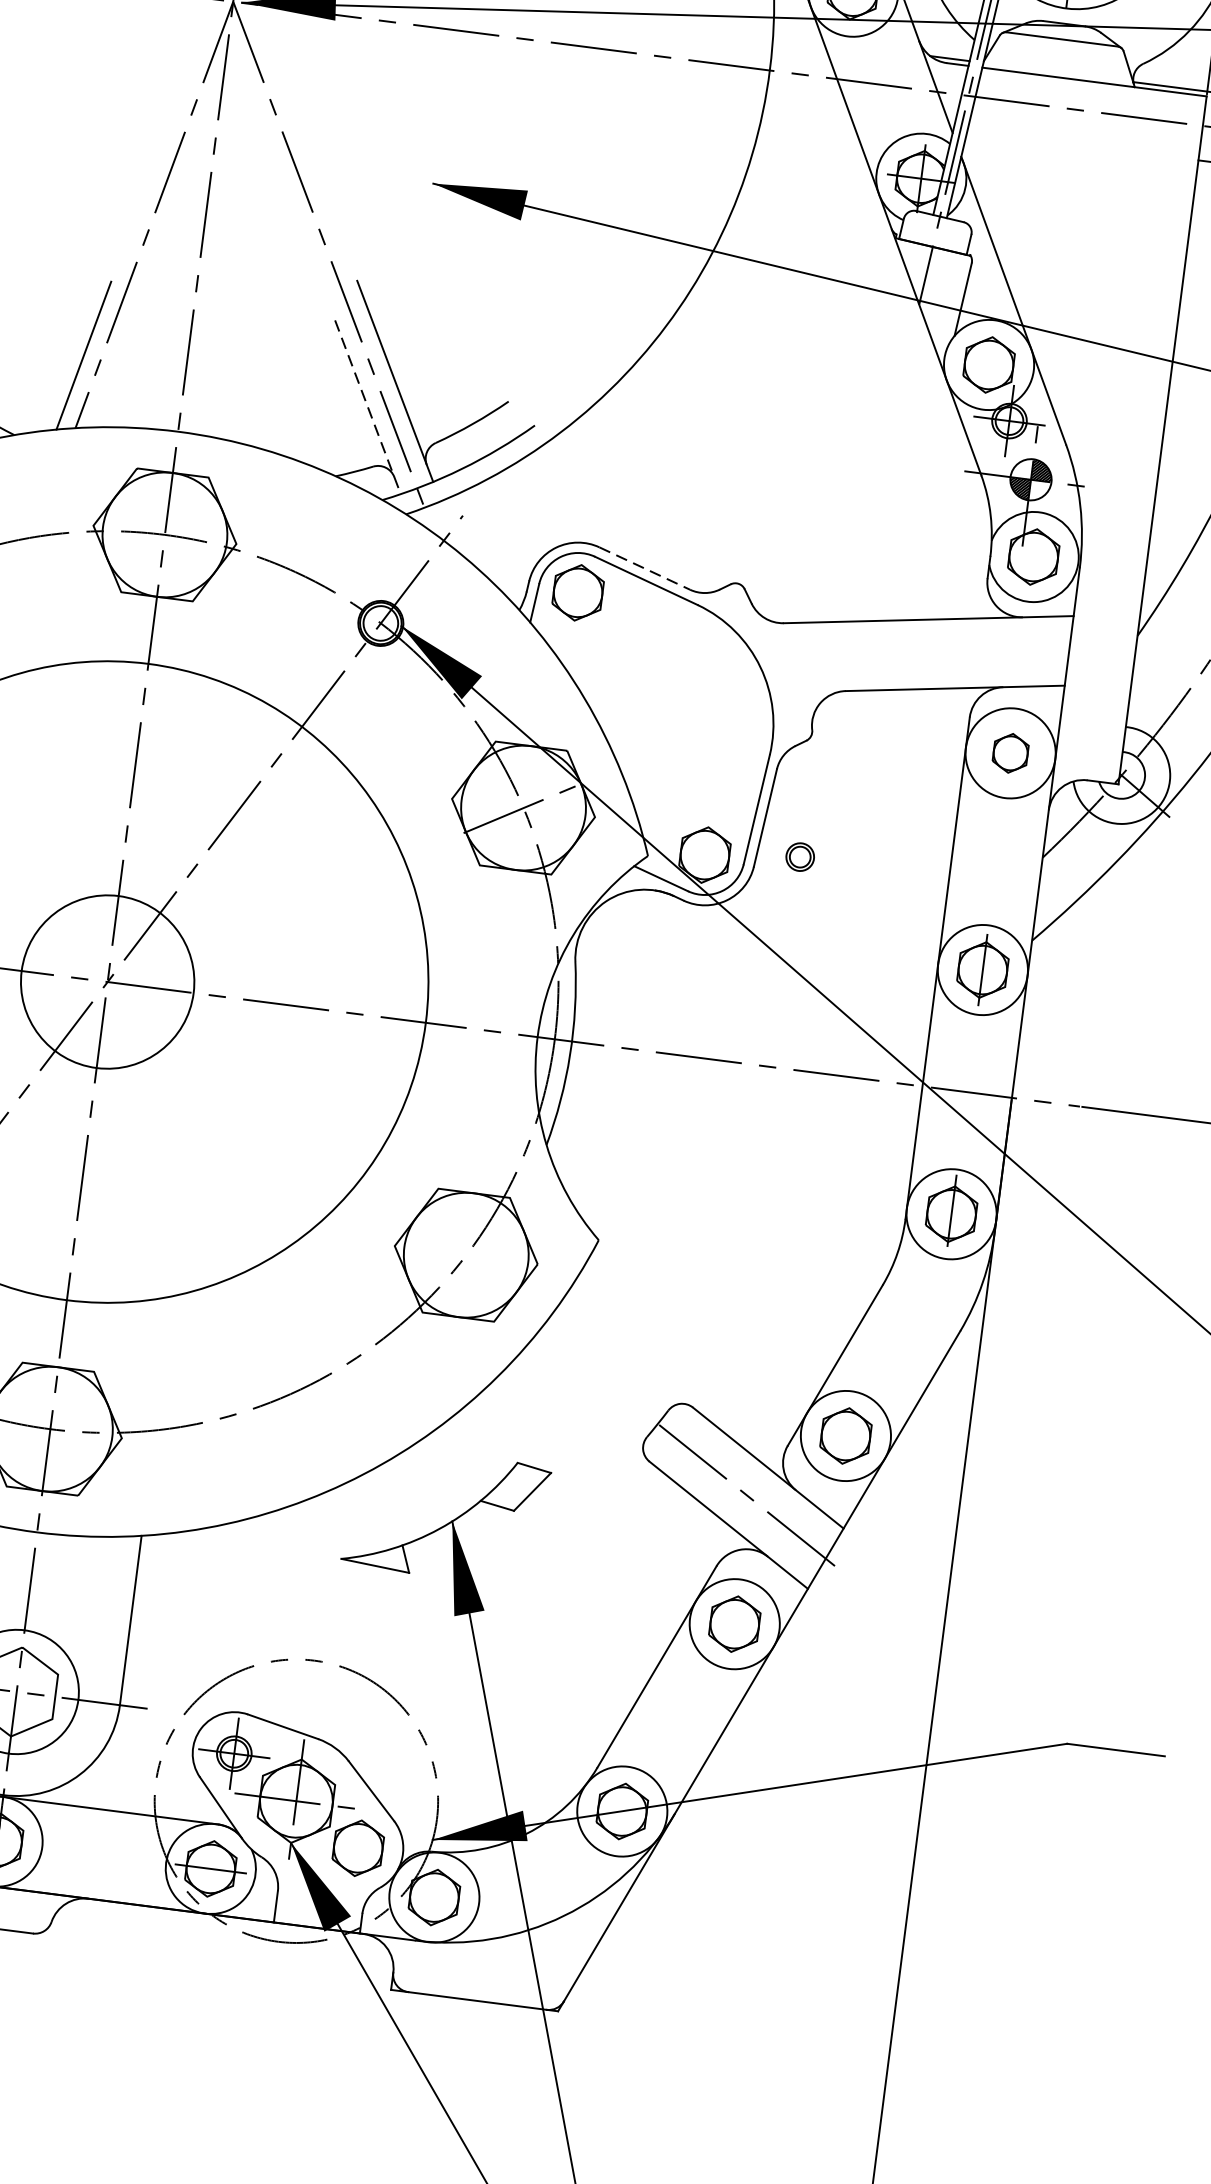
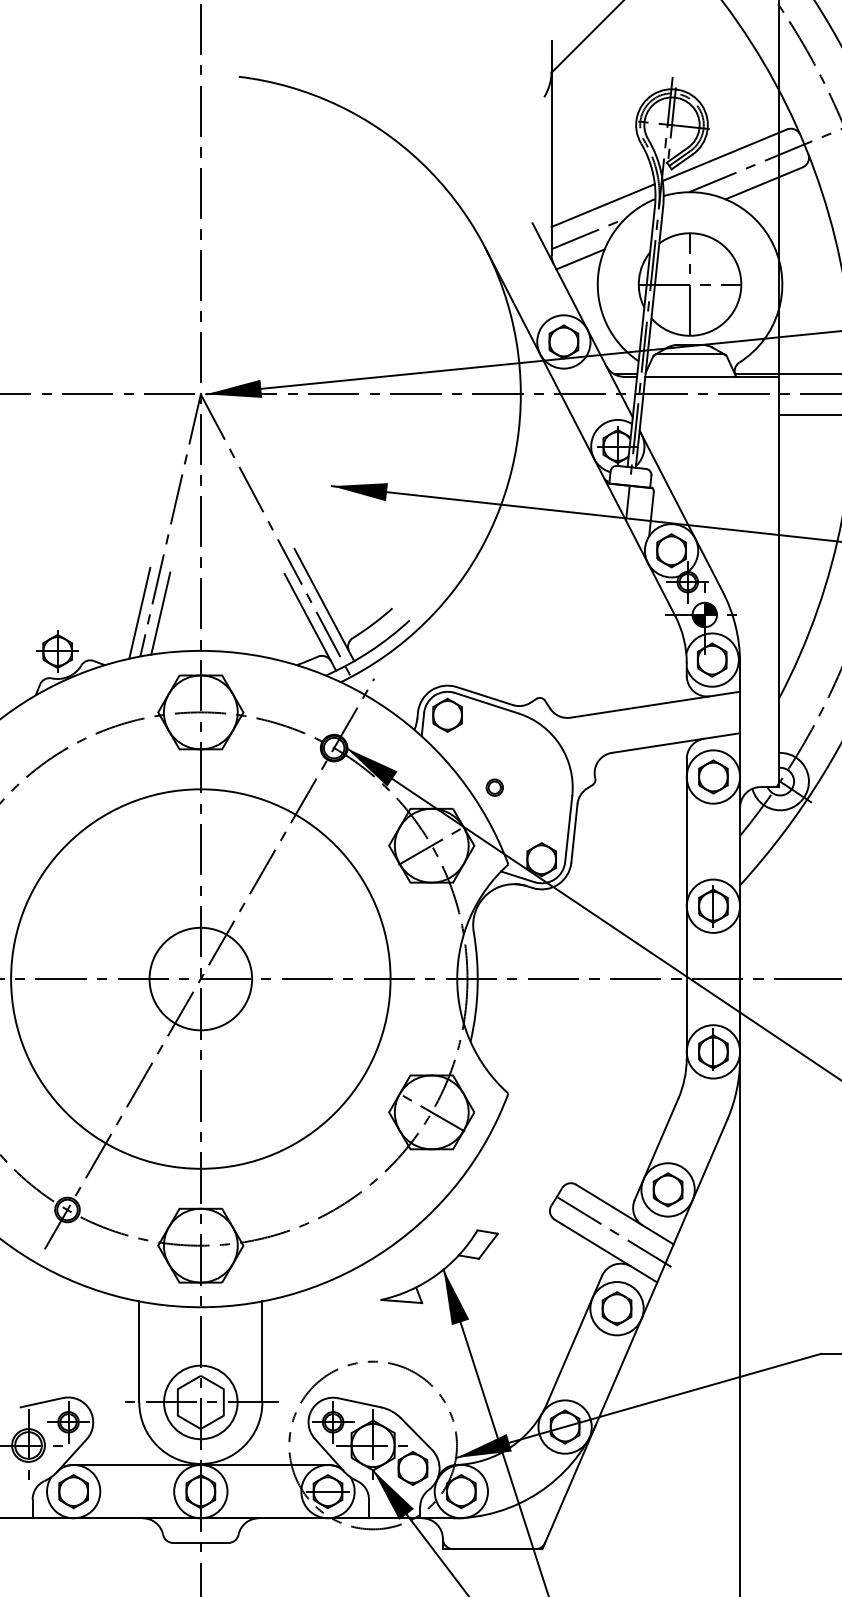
line: (118, 360) -> (160, 613), added
line: (368, 407) -> (310, 622), dashed -> solid
line: (644, 569) -> (484, 696), dashed -> solid
part: (1010, 752) -> (713, 776), size x1.43
part: (799, 856) -> (494, 787), moved
line: (465, 1255) -> (431, 1112), added

